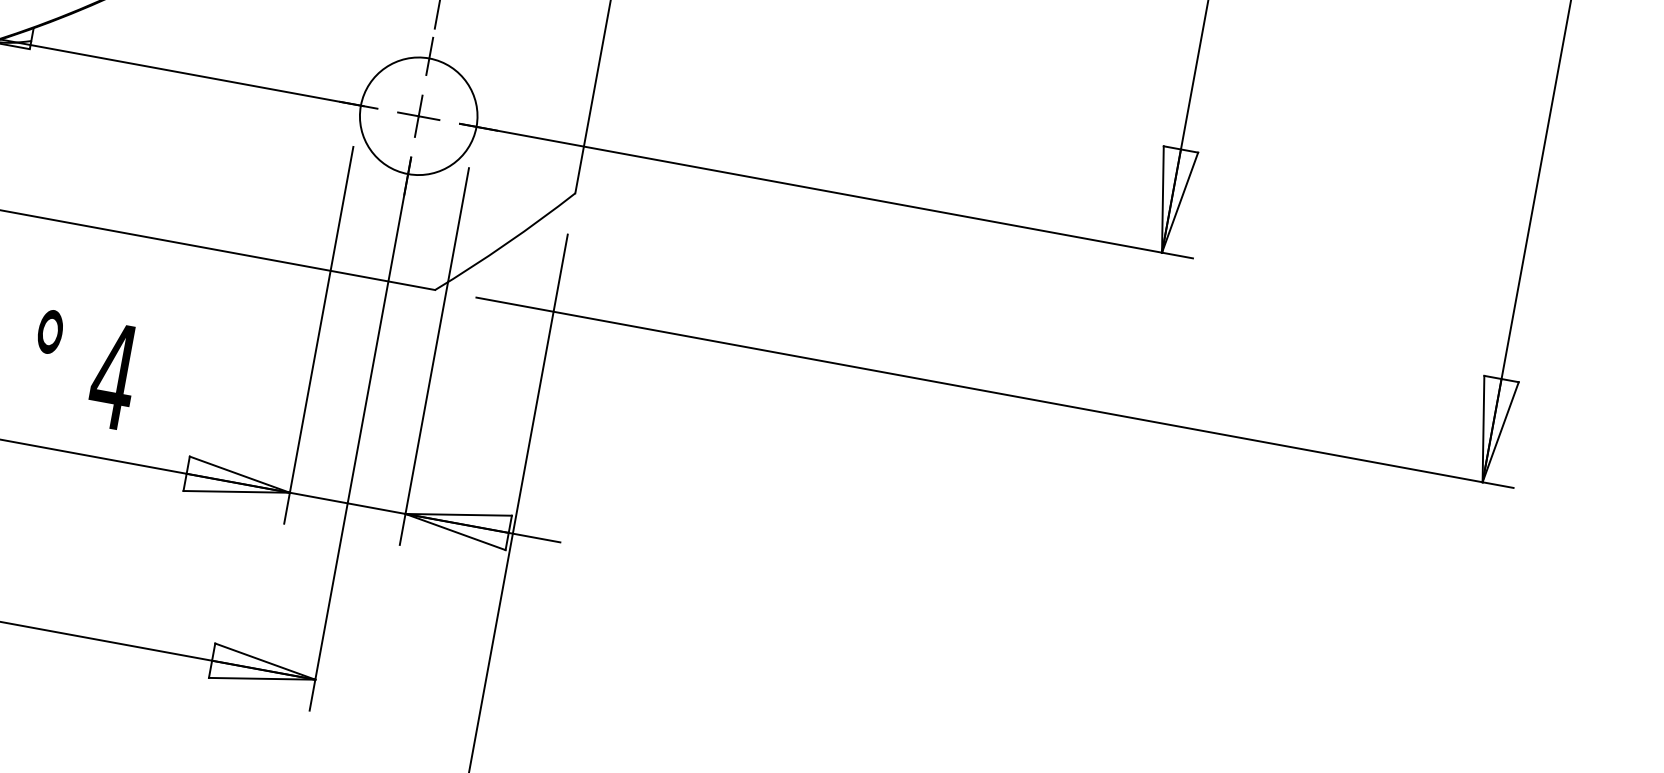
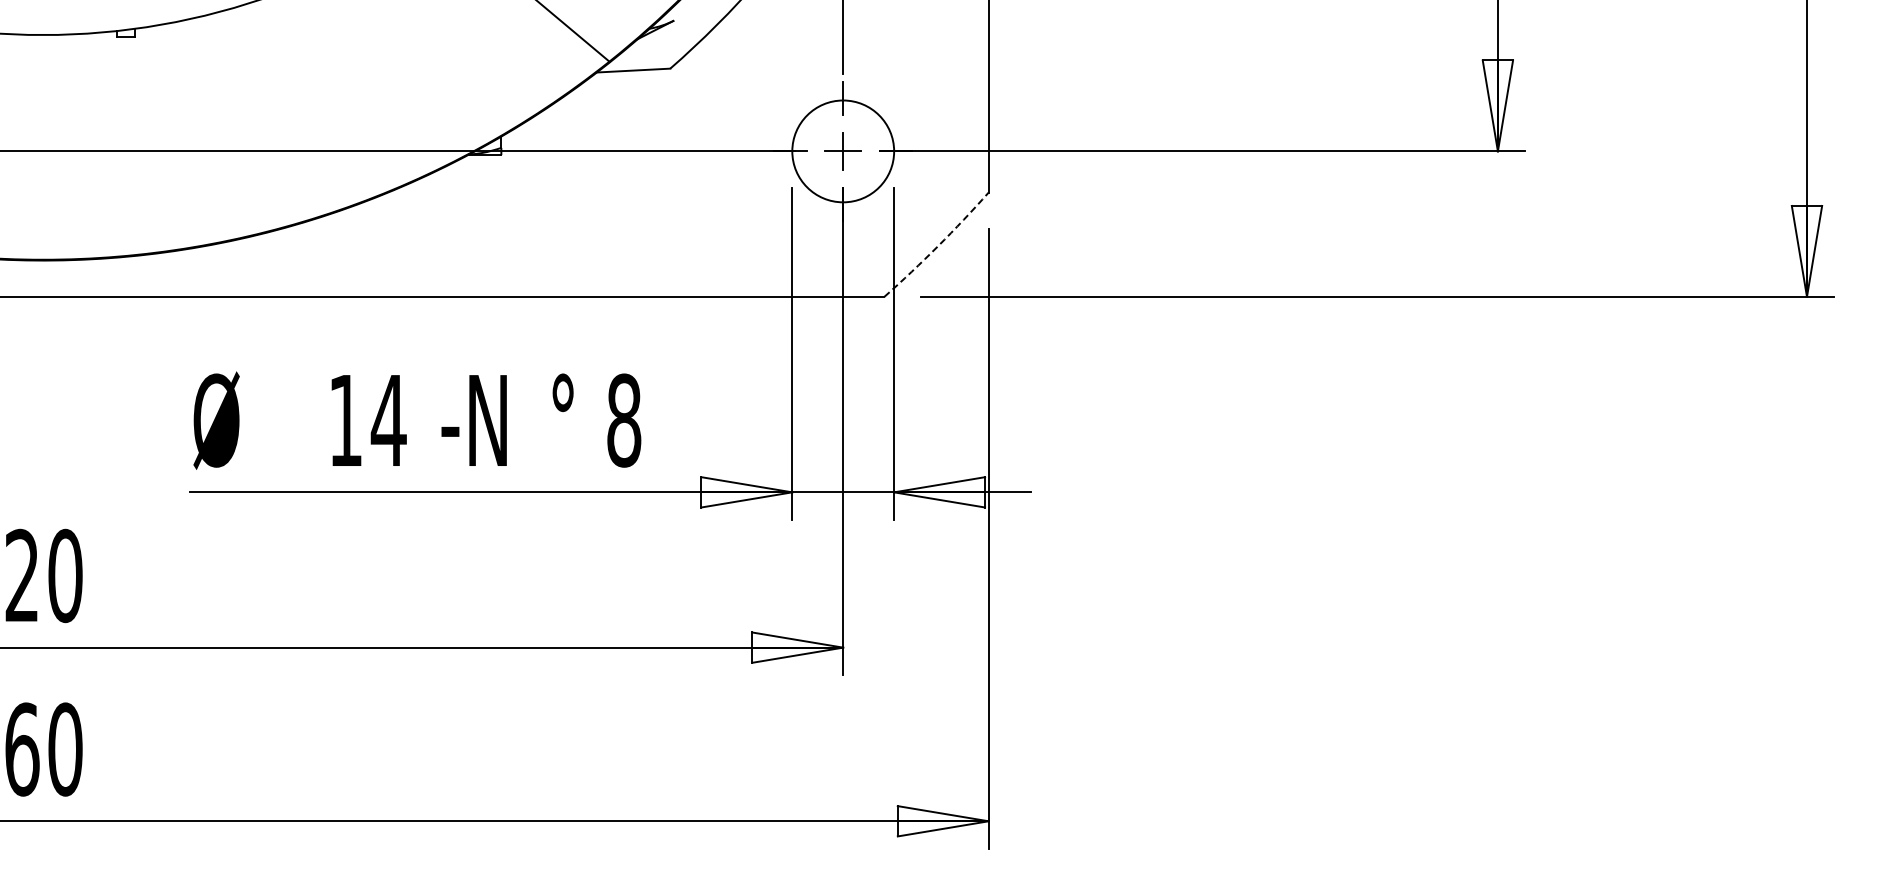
arc: (507, 244) -> (938, 246), solid -> dashed
text: (114, 376) -> (624, 420), 4 -> 8

